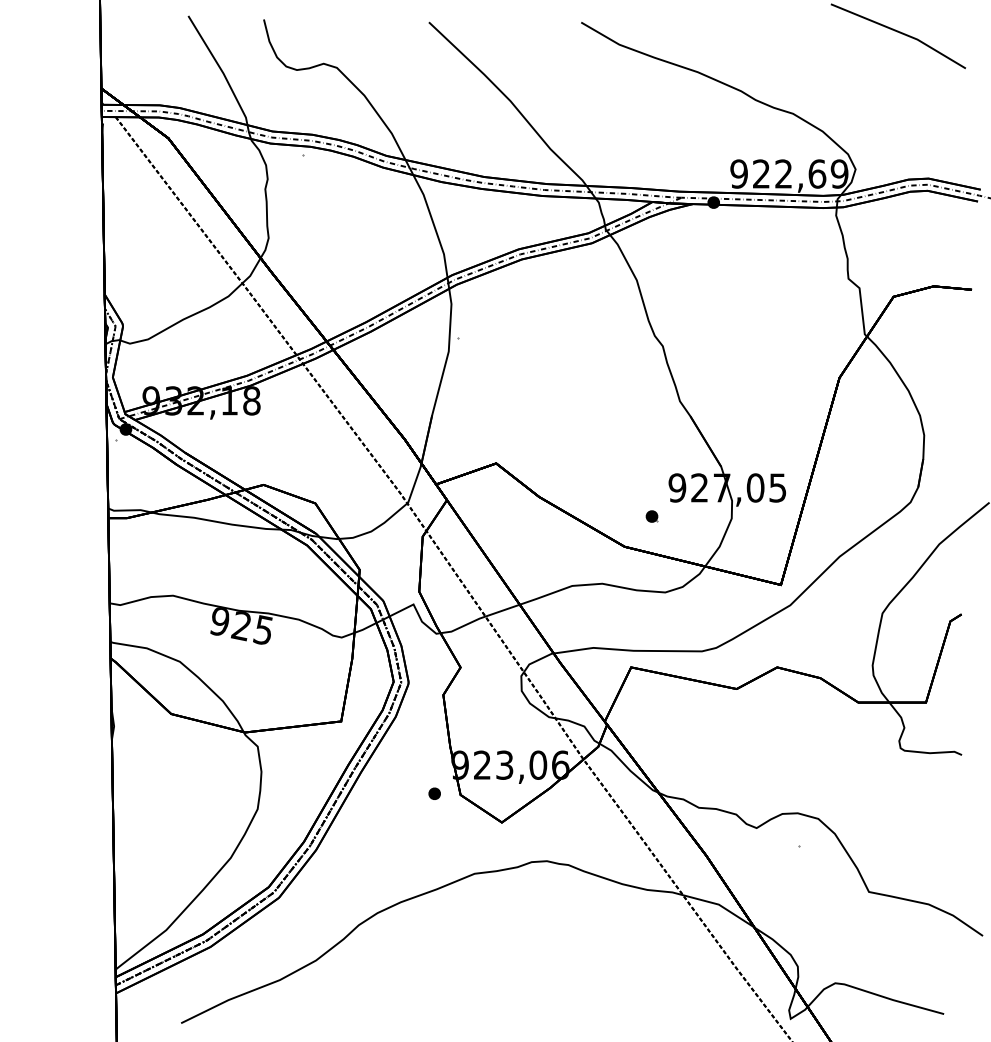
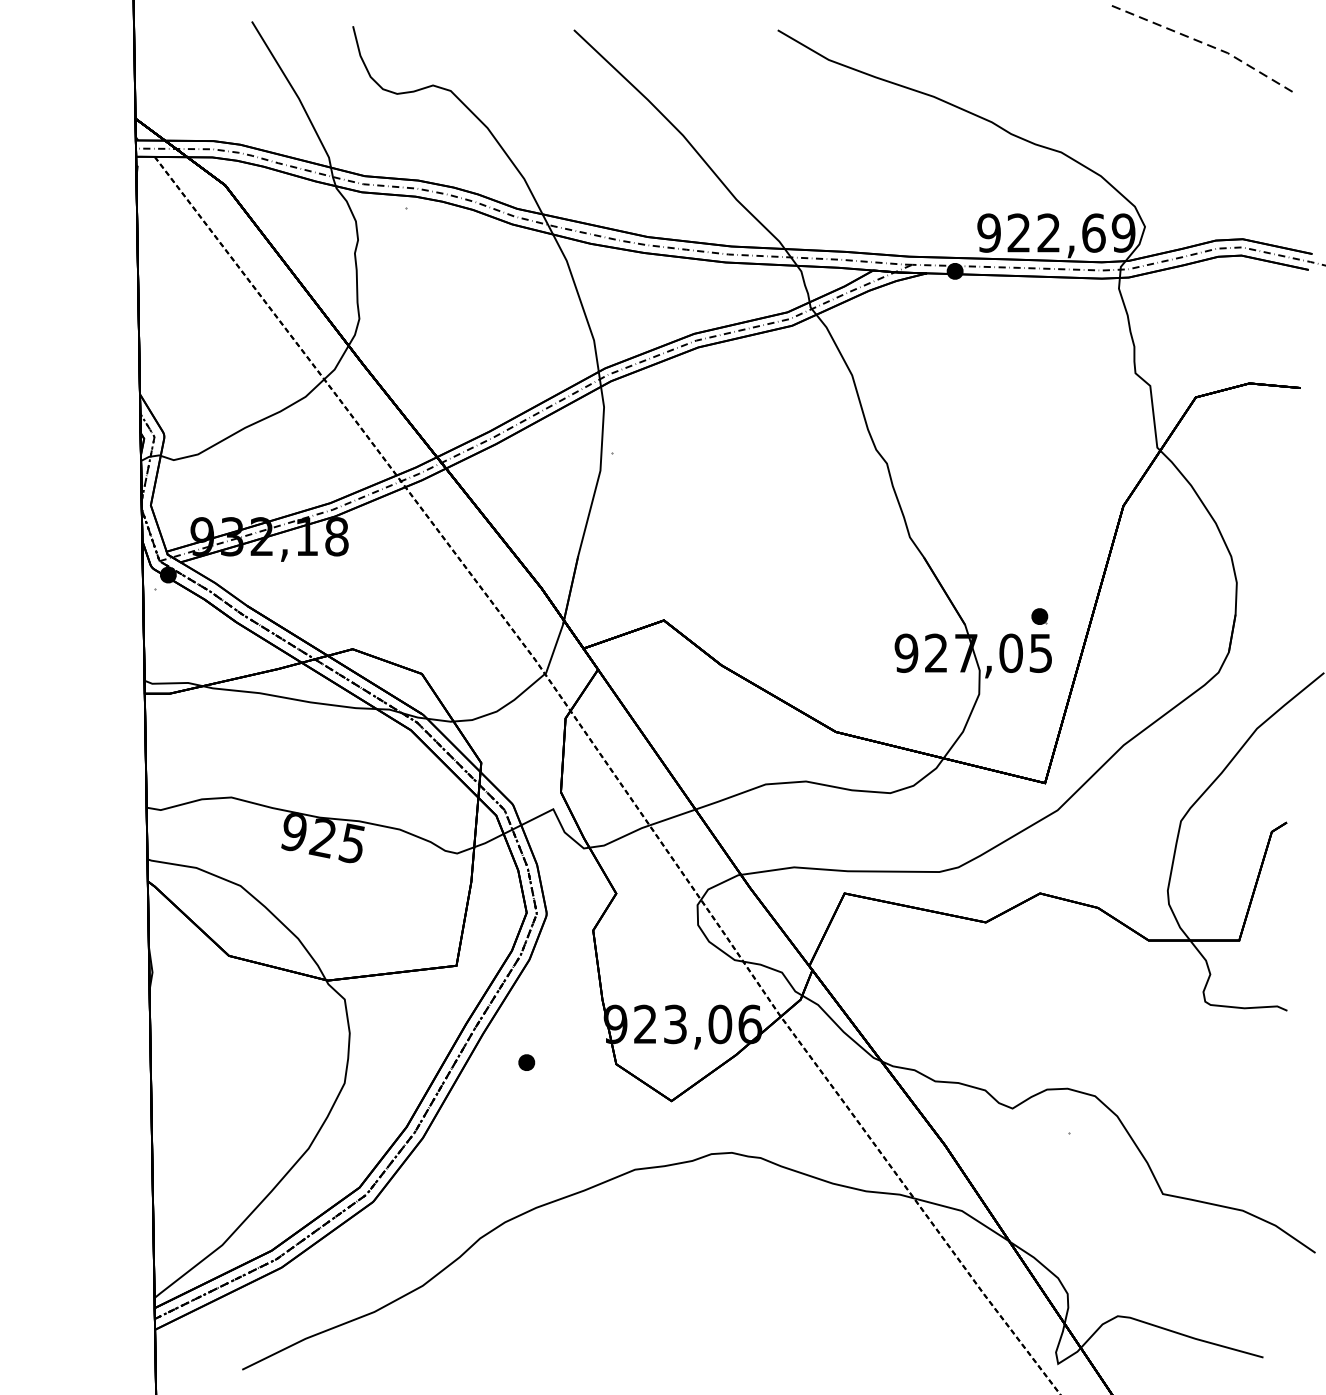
line: (900, 32) -> (1205, 43), solid -> dashed
part: (651, 516) -> (1039, 616), moved
part: (434, 793) -> (526, 1062), moved

